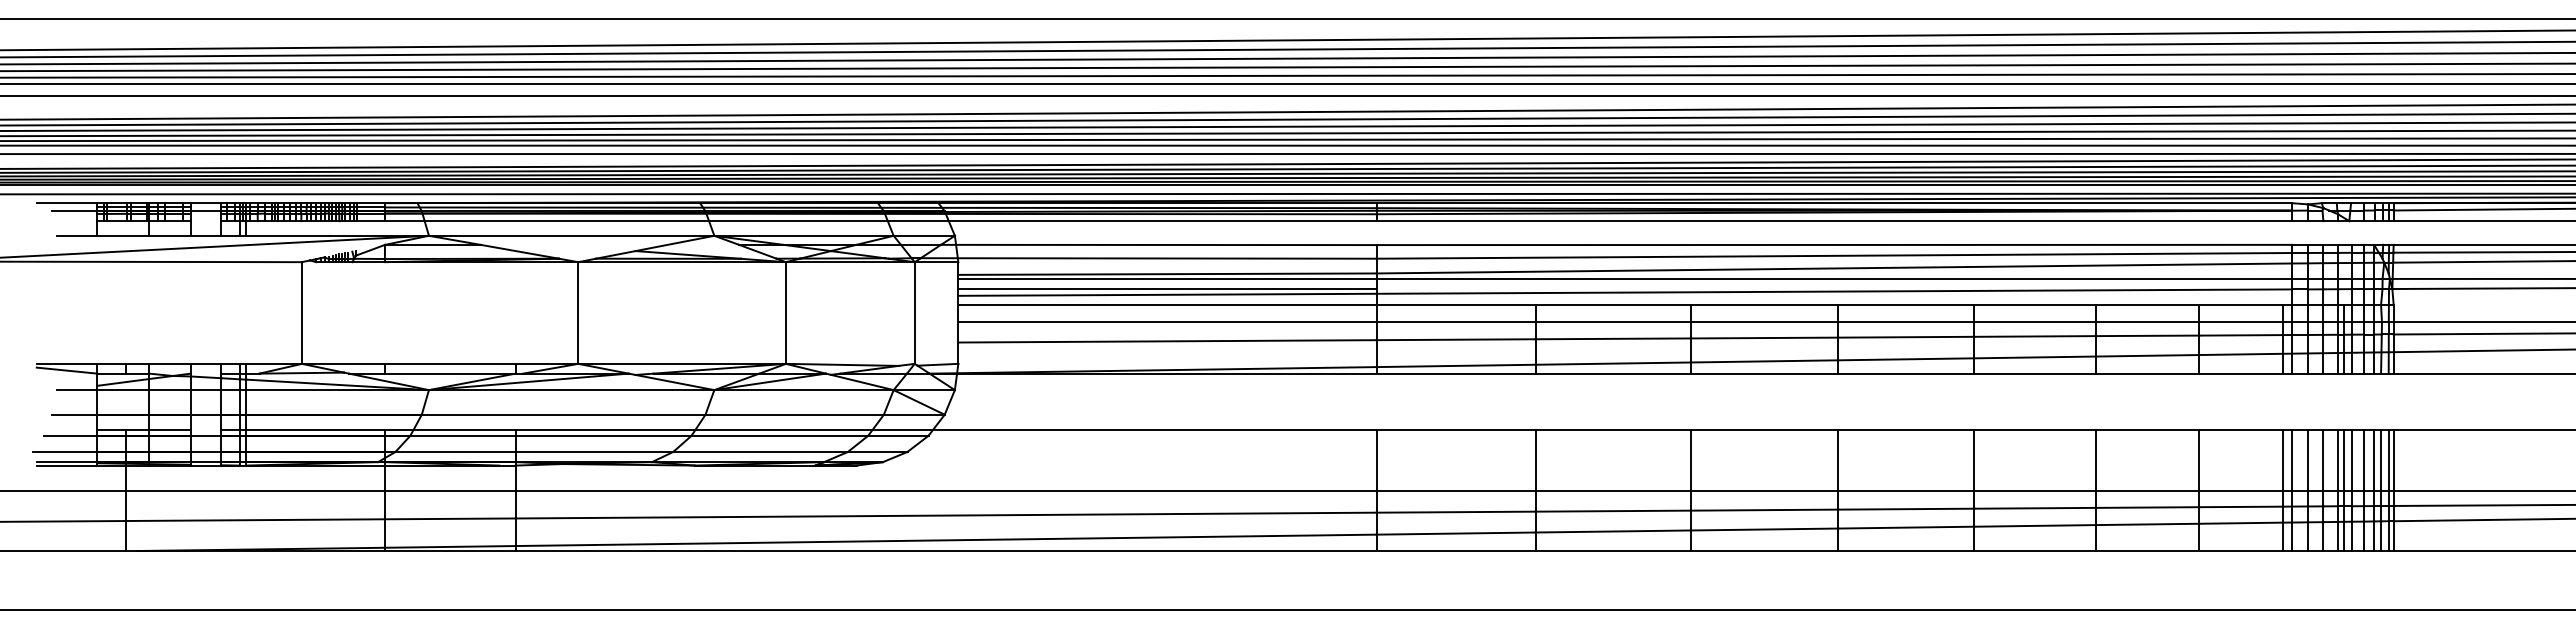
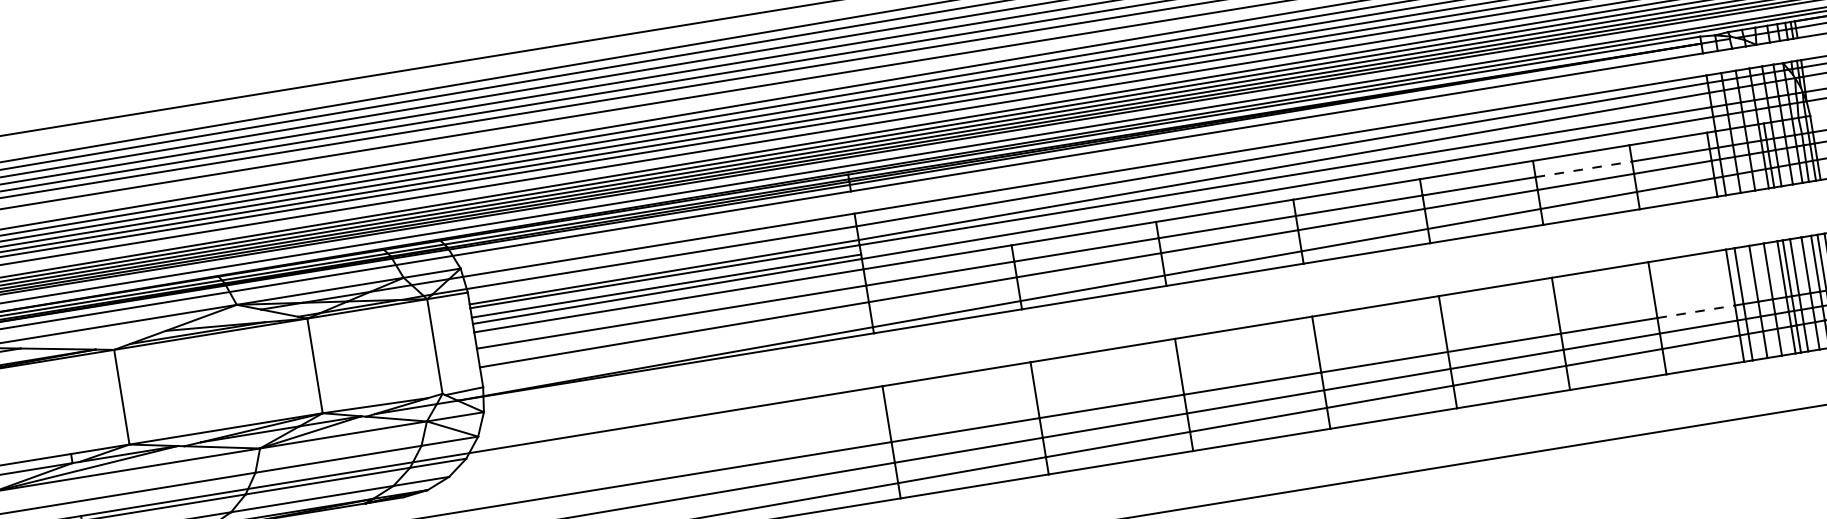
line: (2147, 322) -> (1583, 169), solid -> dashed
line: (2241, 490) -> (1696, 311), solid -> dashed

